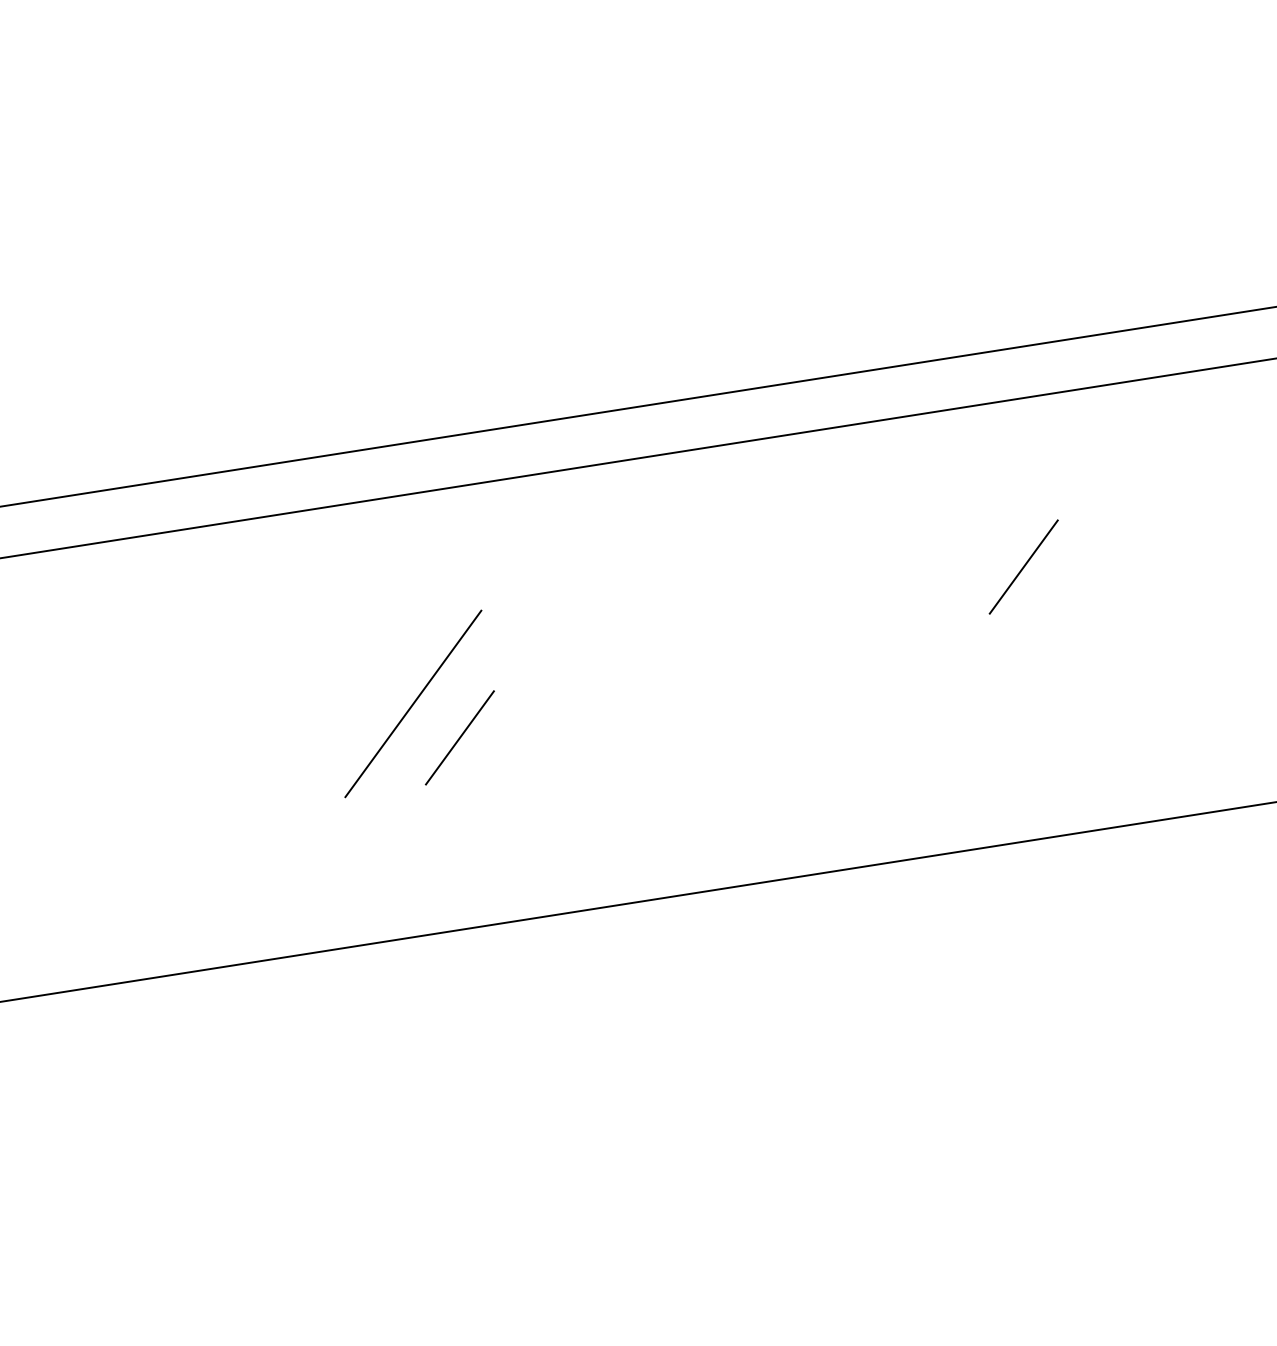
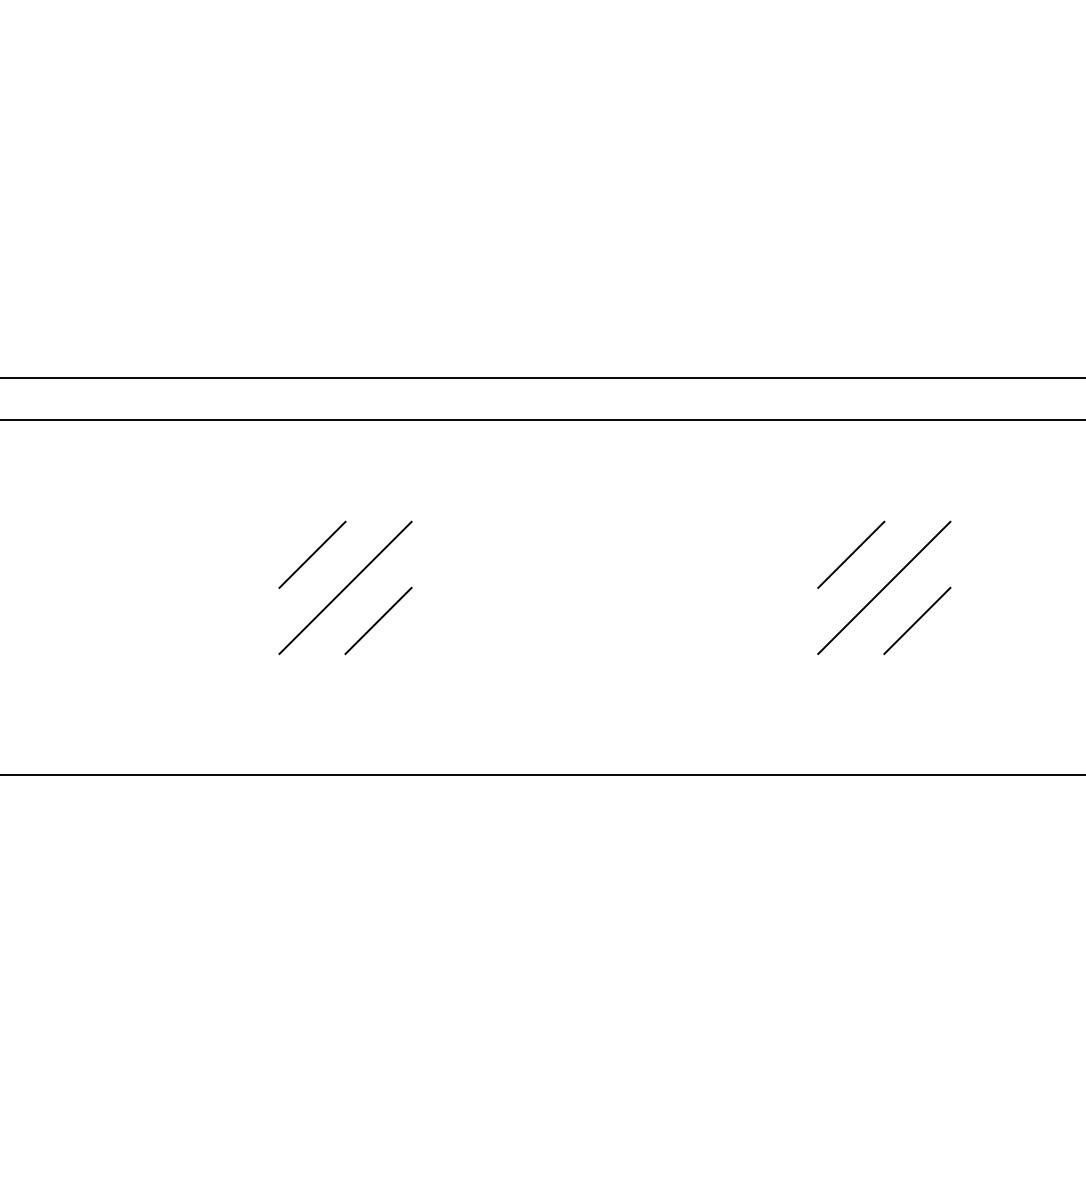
line: (1070, 600) -> (884, 587), added
line: (1117, 634) -> (917, 620), added
line: (366, 669) -> (312, 554), added

